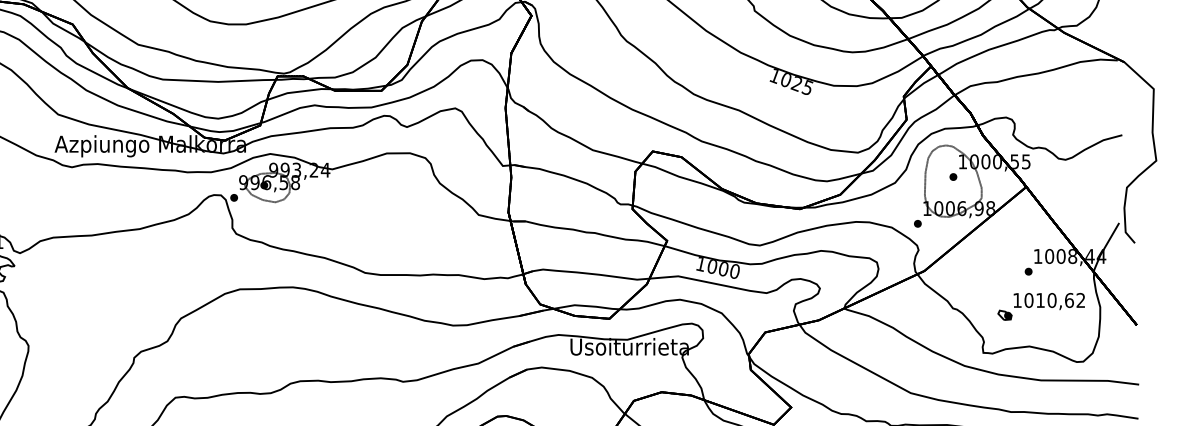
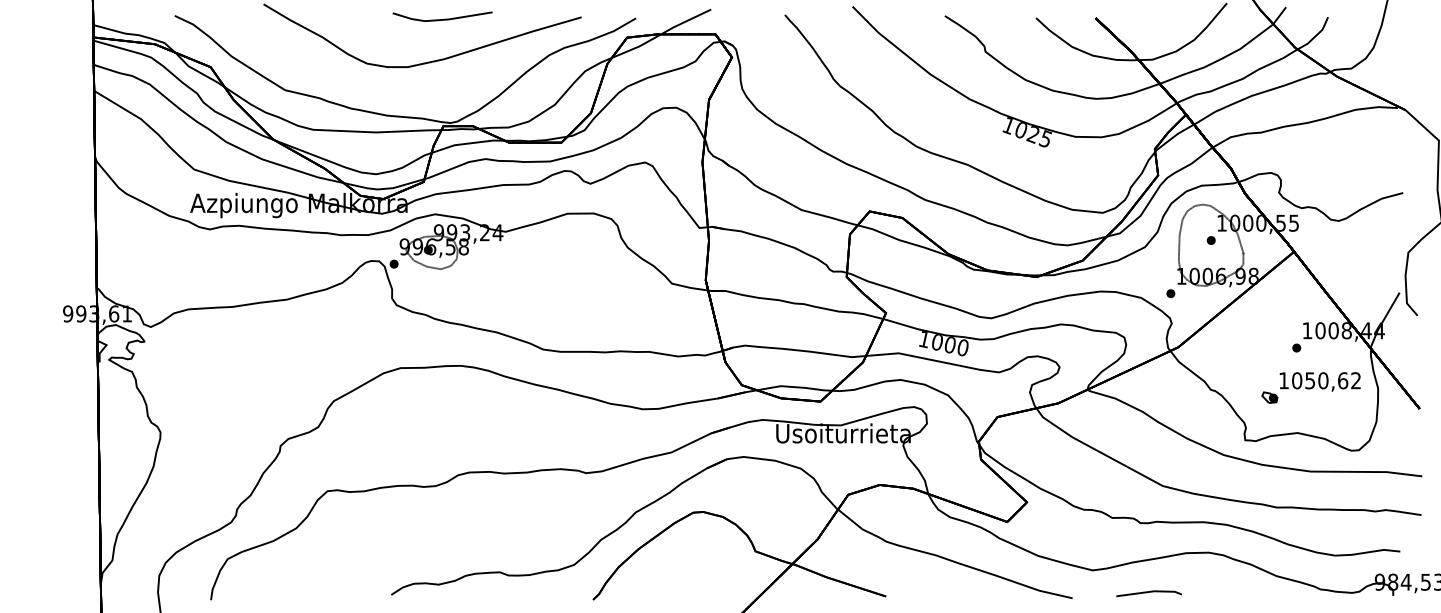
text: (1039, 300) -> (1309, 380), 1010,62 -> 1050,62

